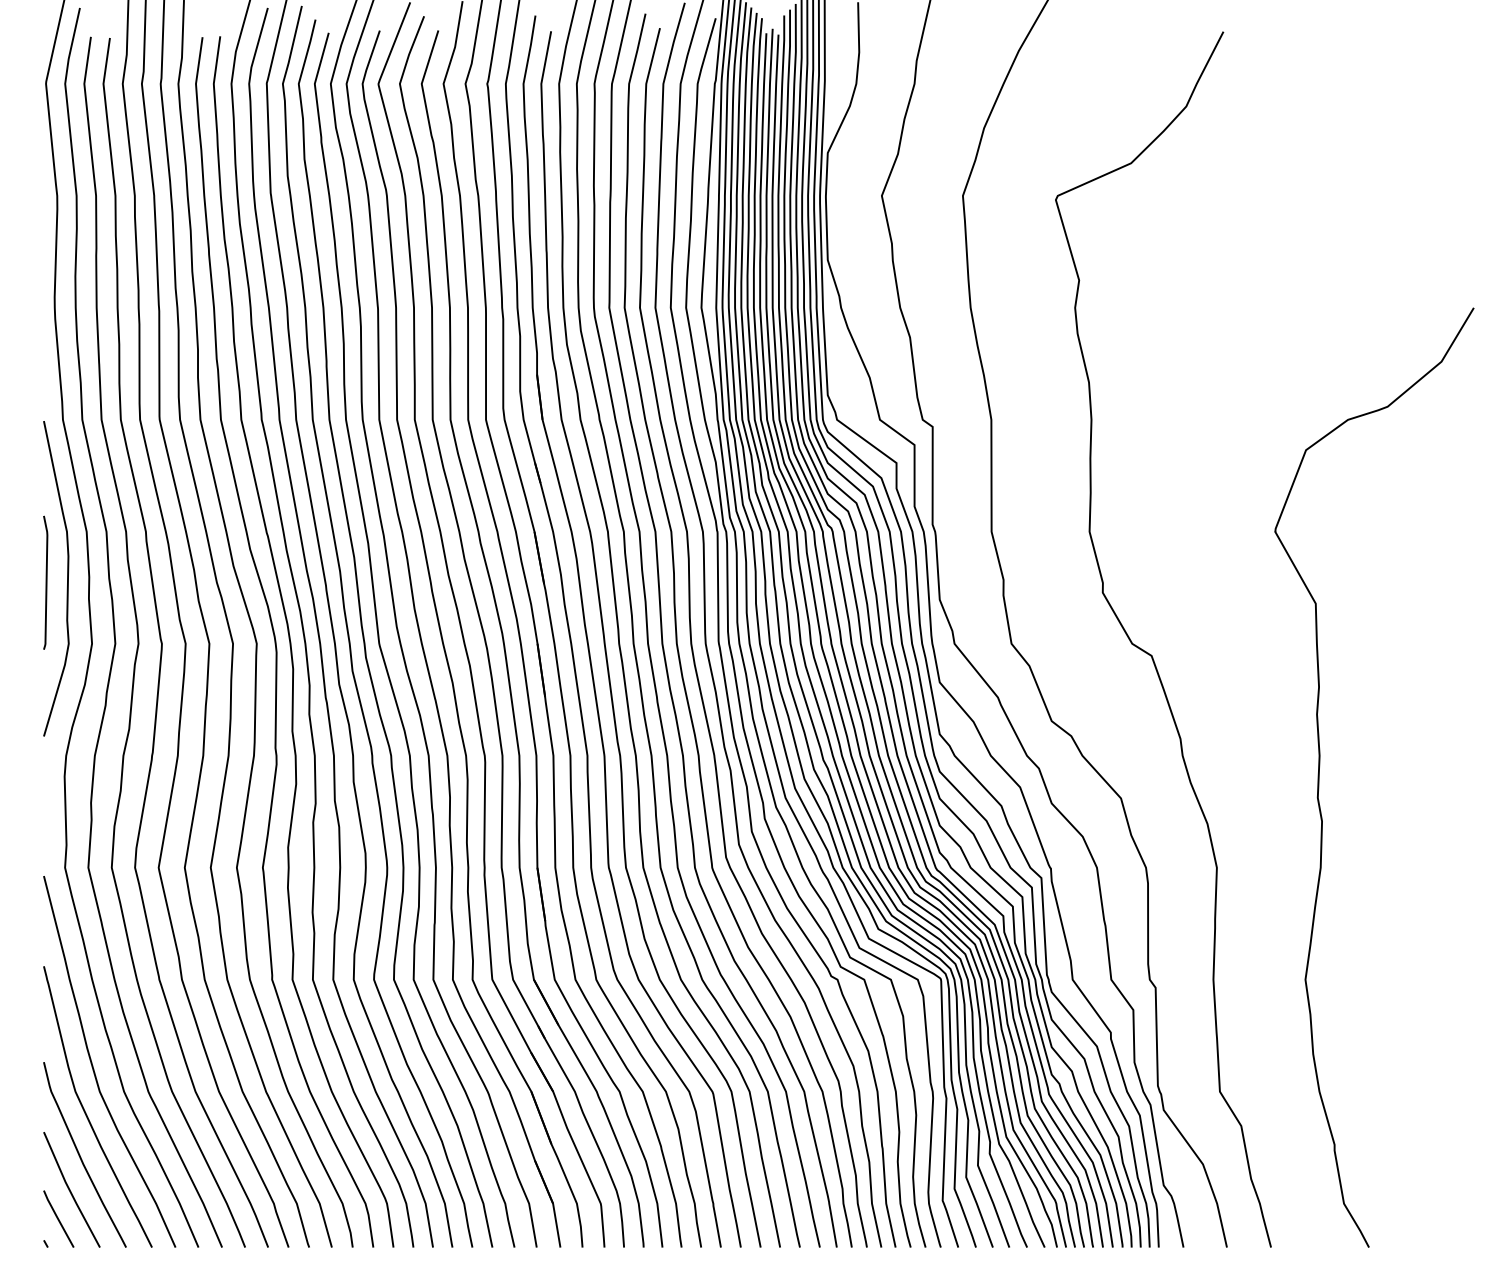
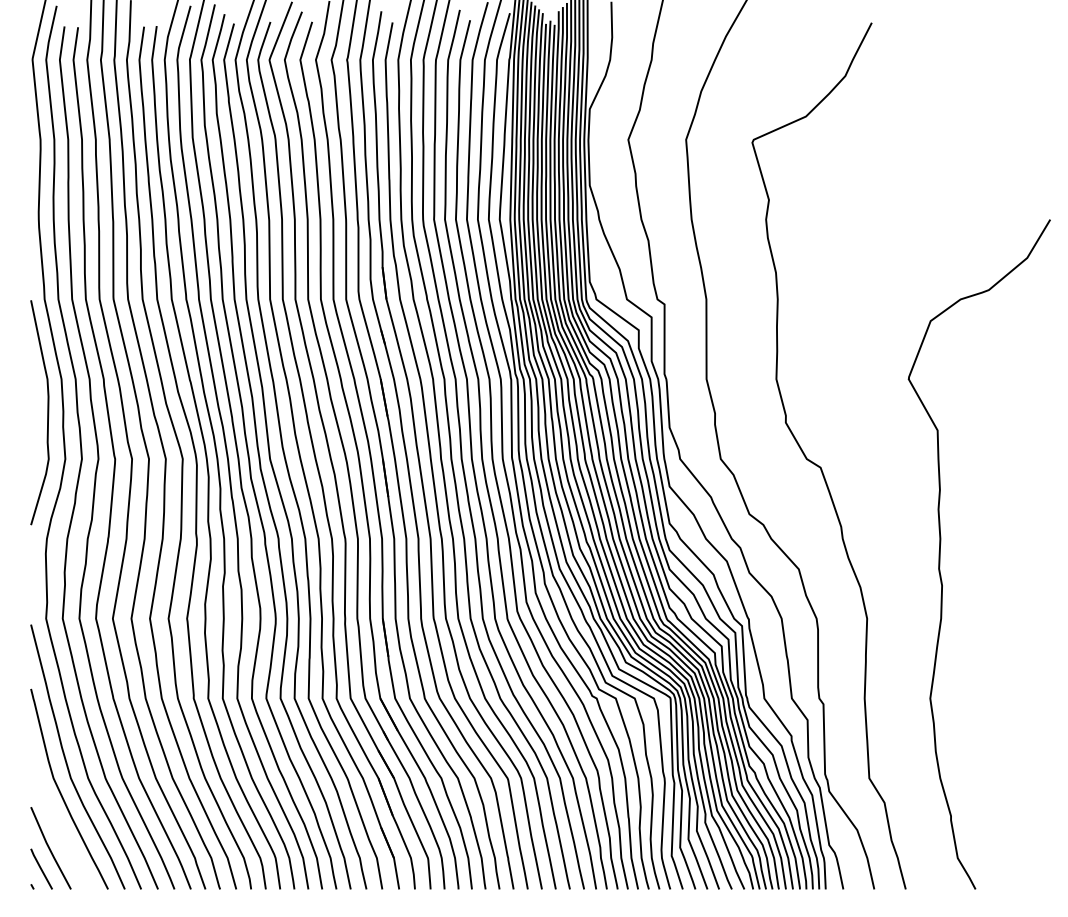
curve: (45, 582) -> (32, 415), removed
curve: (80, 1154) -> (57, 823), removed

